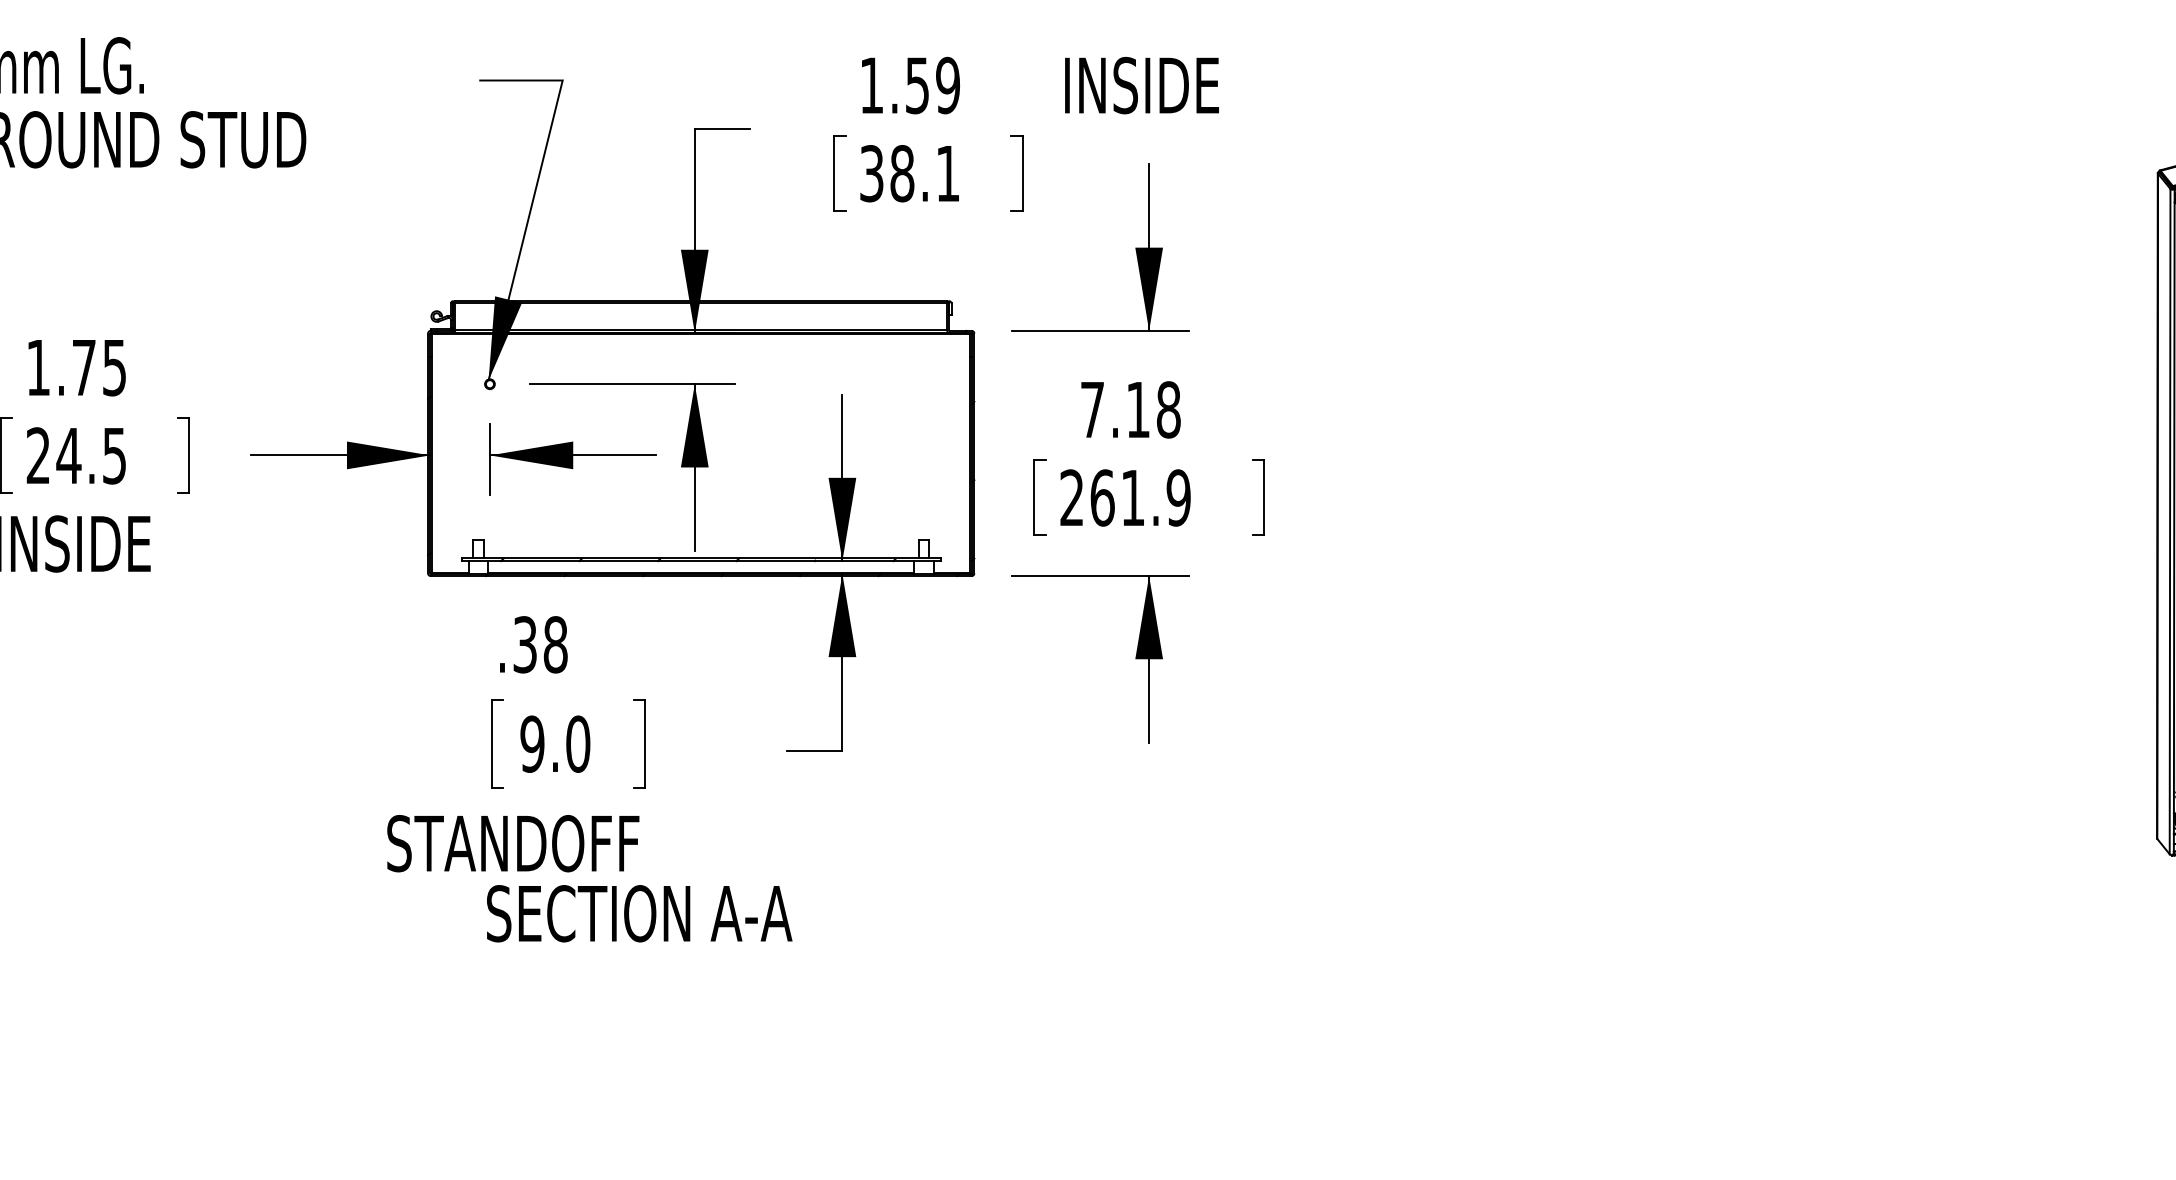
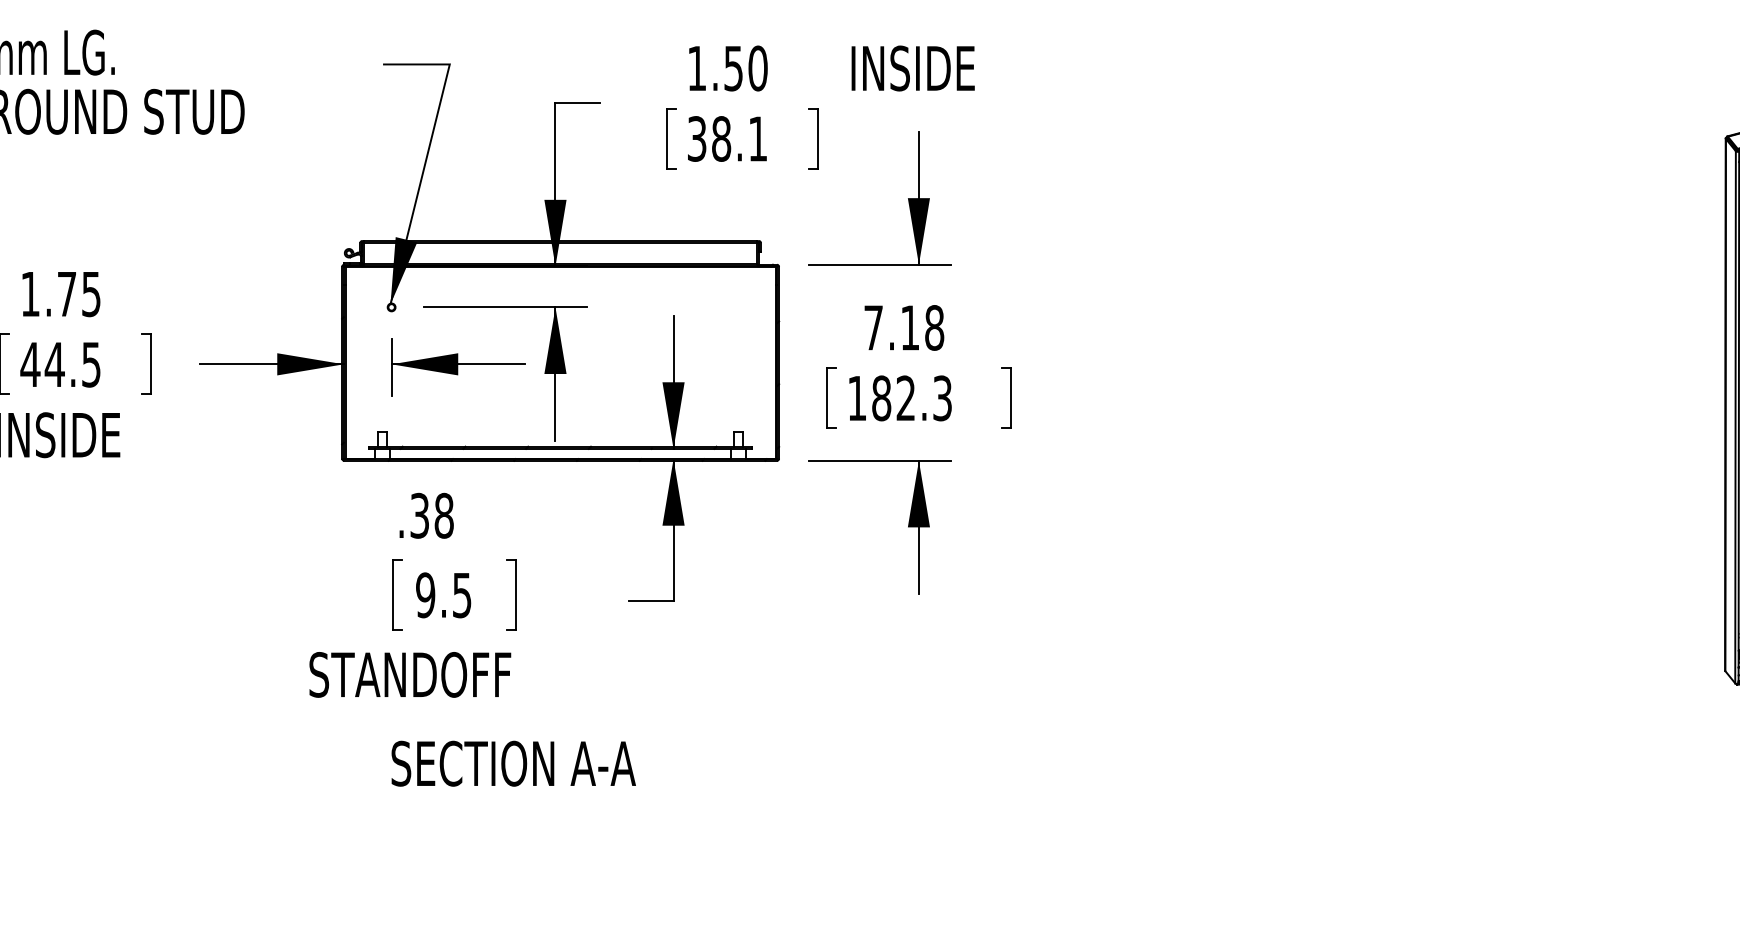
text: (948, 85) -> (758, 68), 1.59 -> 1.50
text: (38, 455) -> (30, 364), 24.5 -> 44.5
text: (1125, 497) -> (899, 398), 261.9 -> 182.3
text: (578, 743) -> (462, 594), 9.0 -> 9.5
text: (639, 913) -> (513, 763), moved

